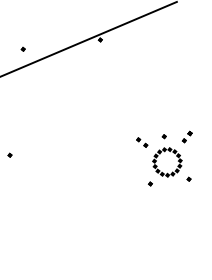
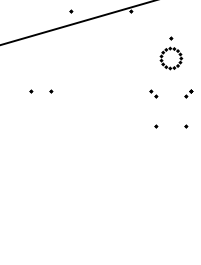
part: (166, 155) -> (171, 53), moved

